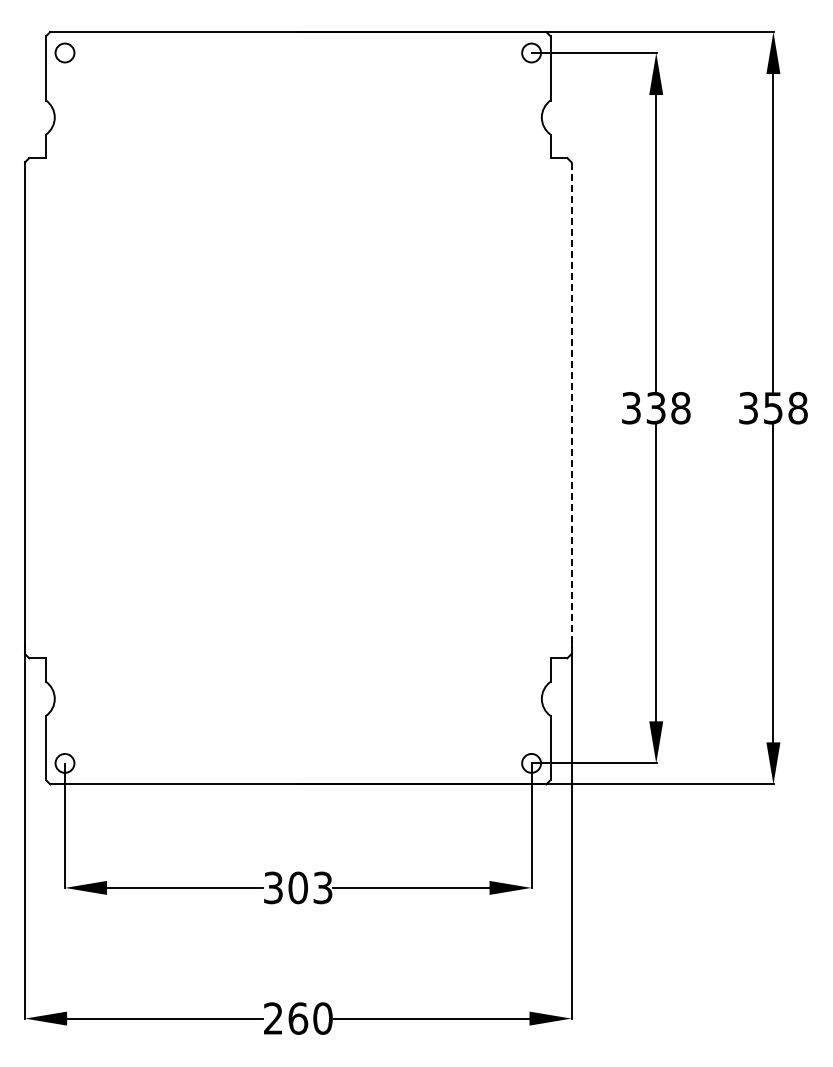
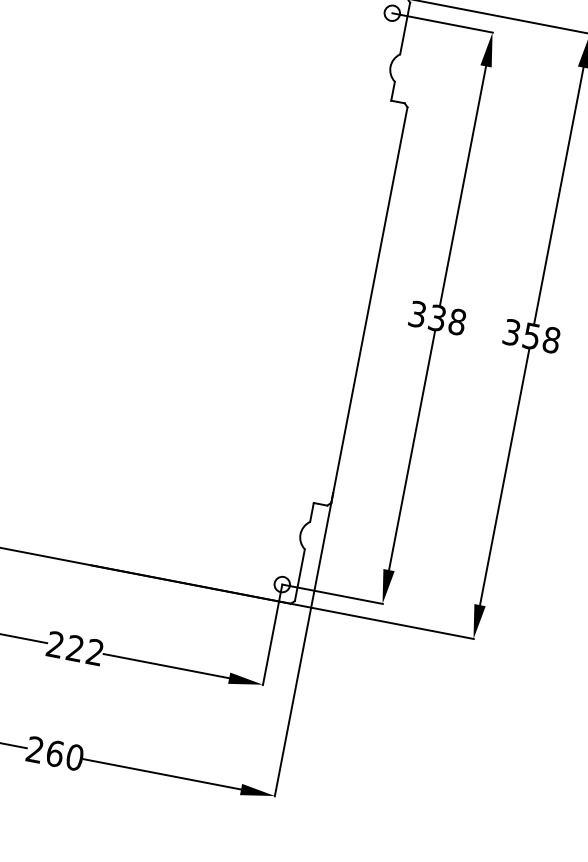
line: (571, 408) -> (369, 305), dashed -> solid
text: (298, 887) -> (75, 648), 303 -> 222

